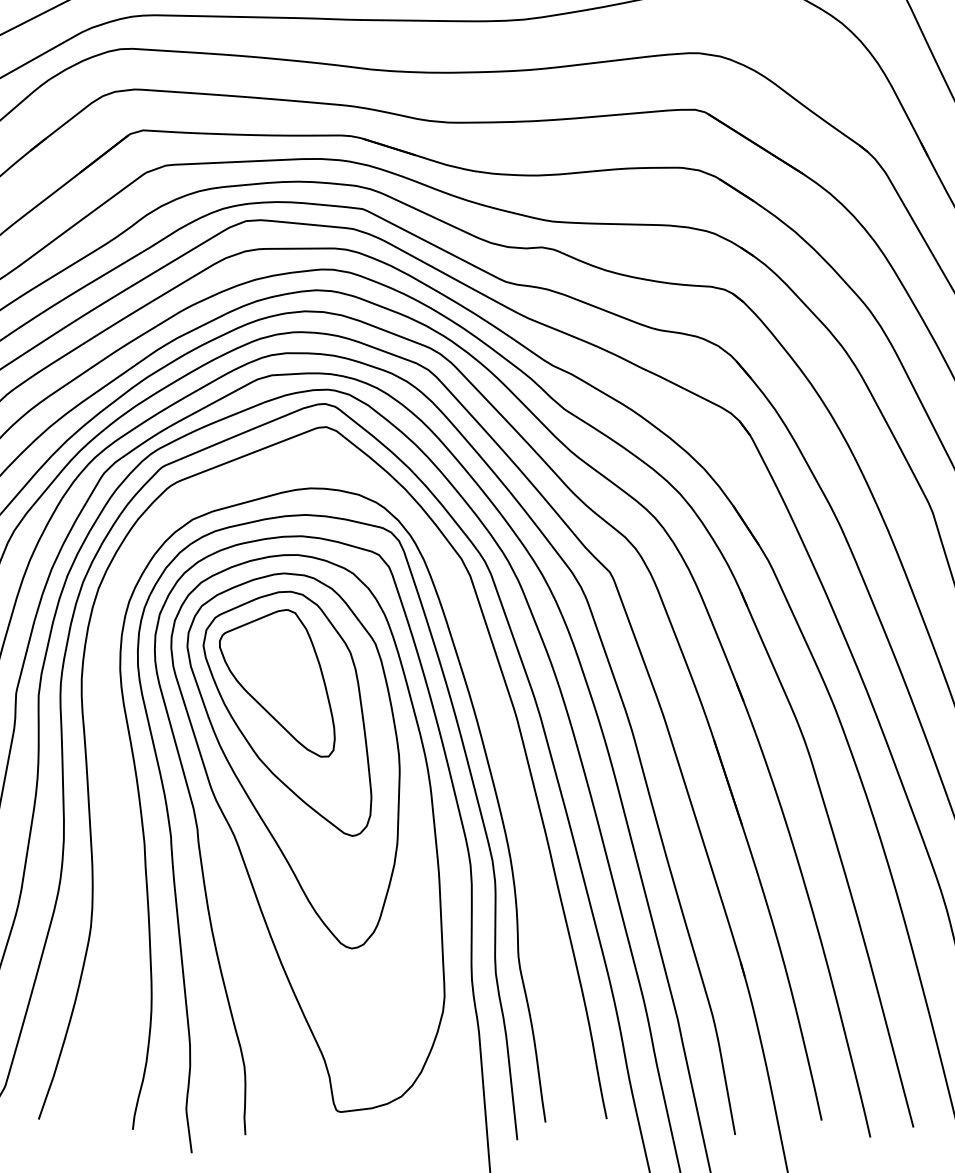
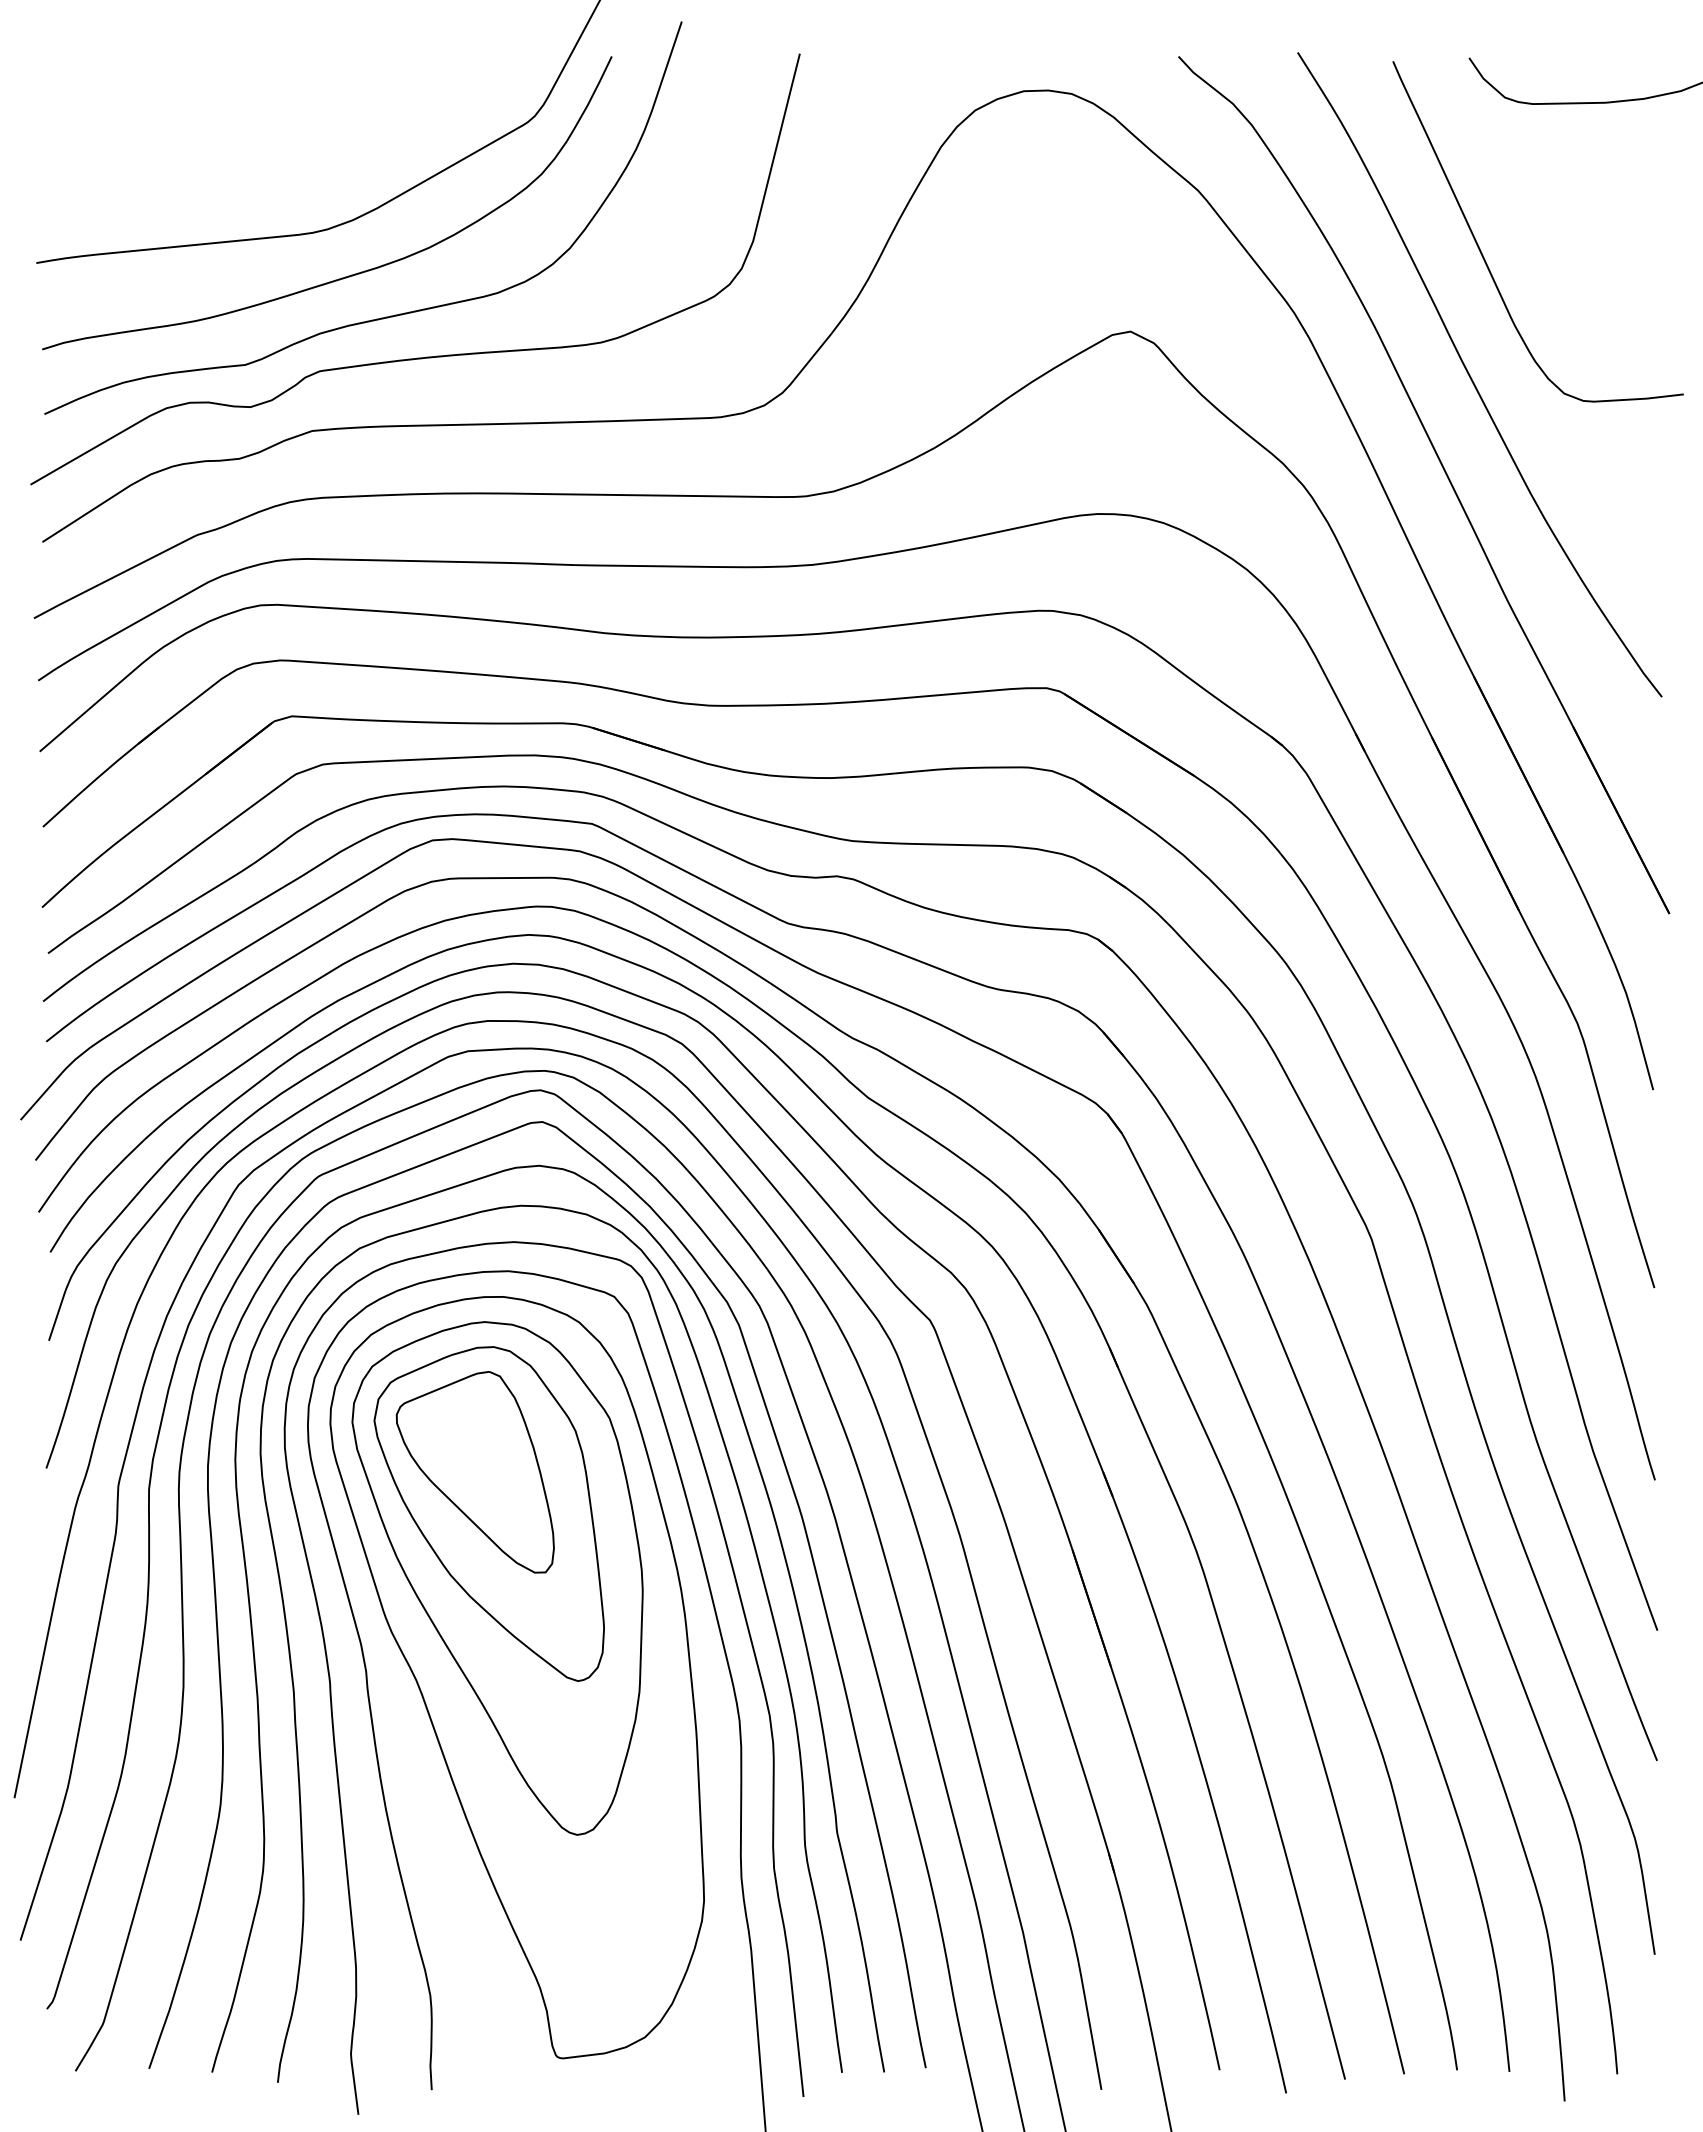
curve: (503, 747) -> (784, 1560), added

